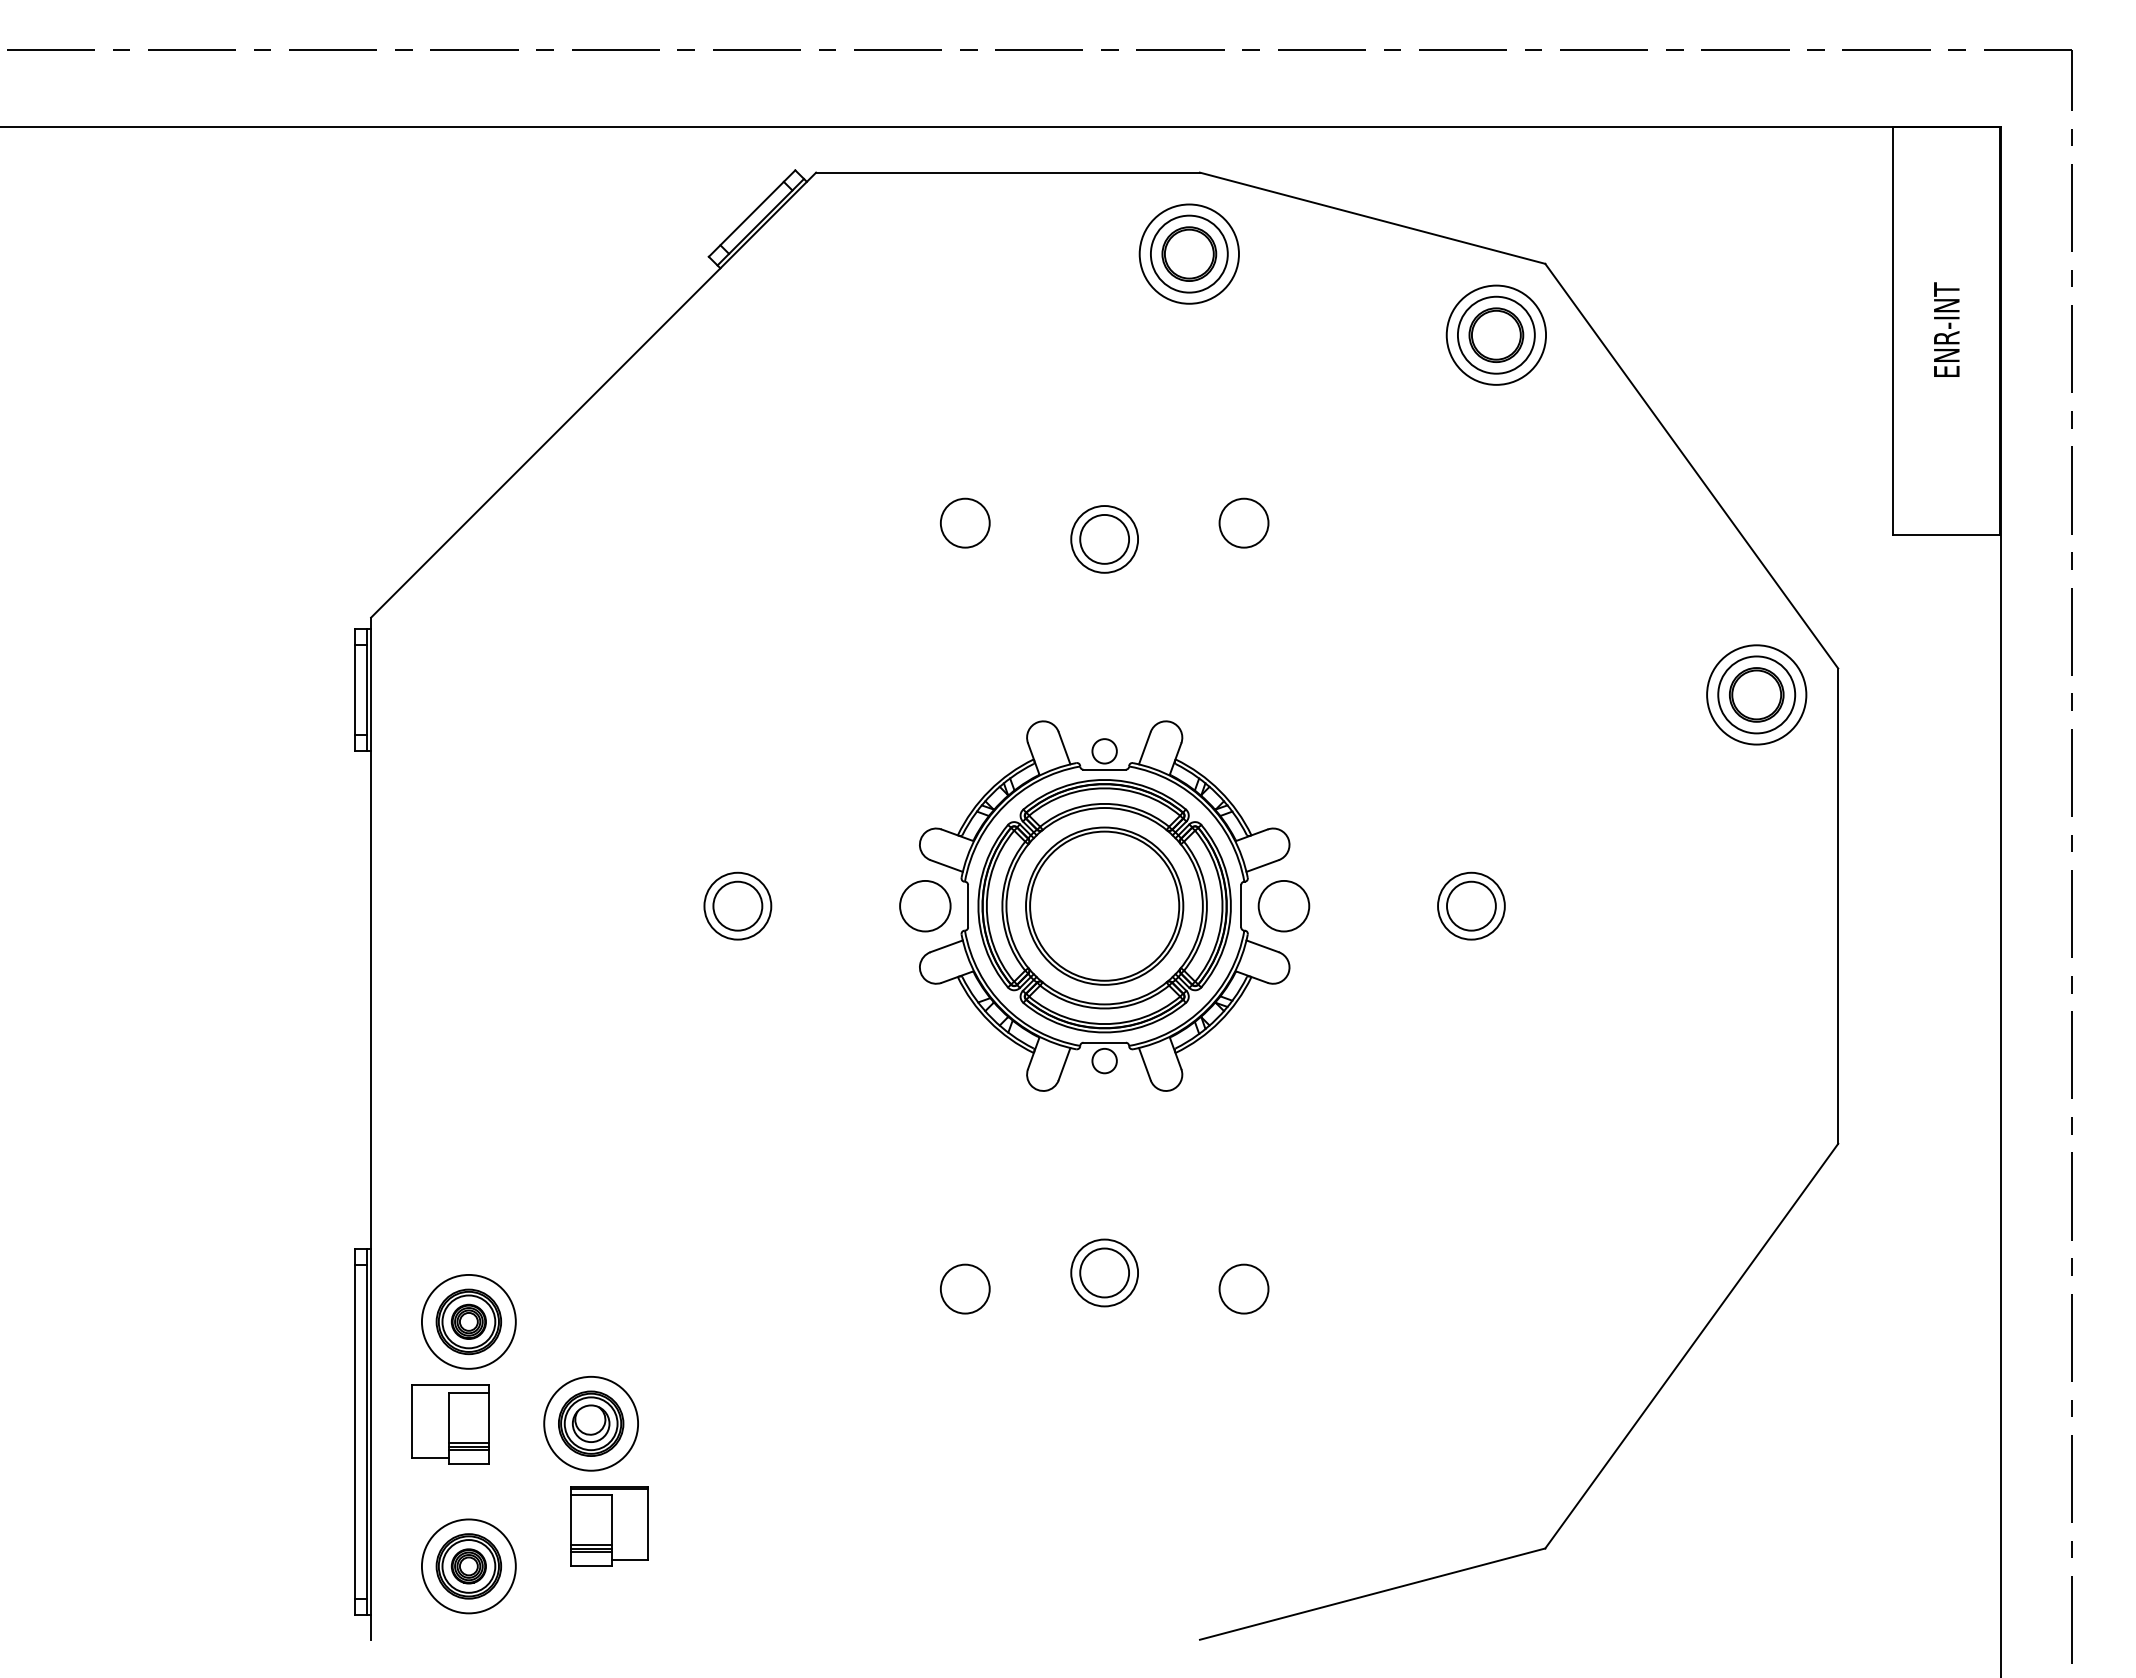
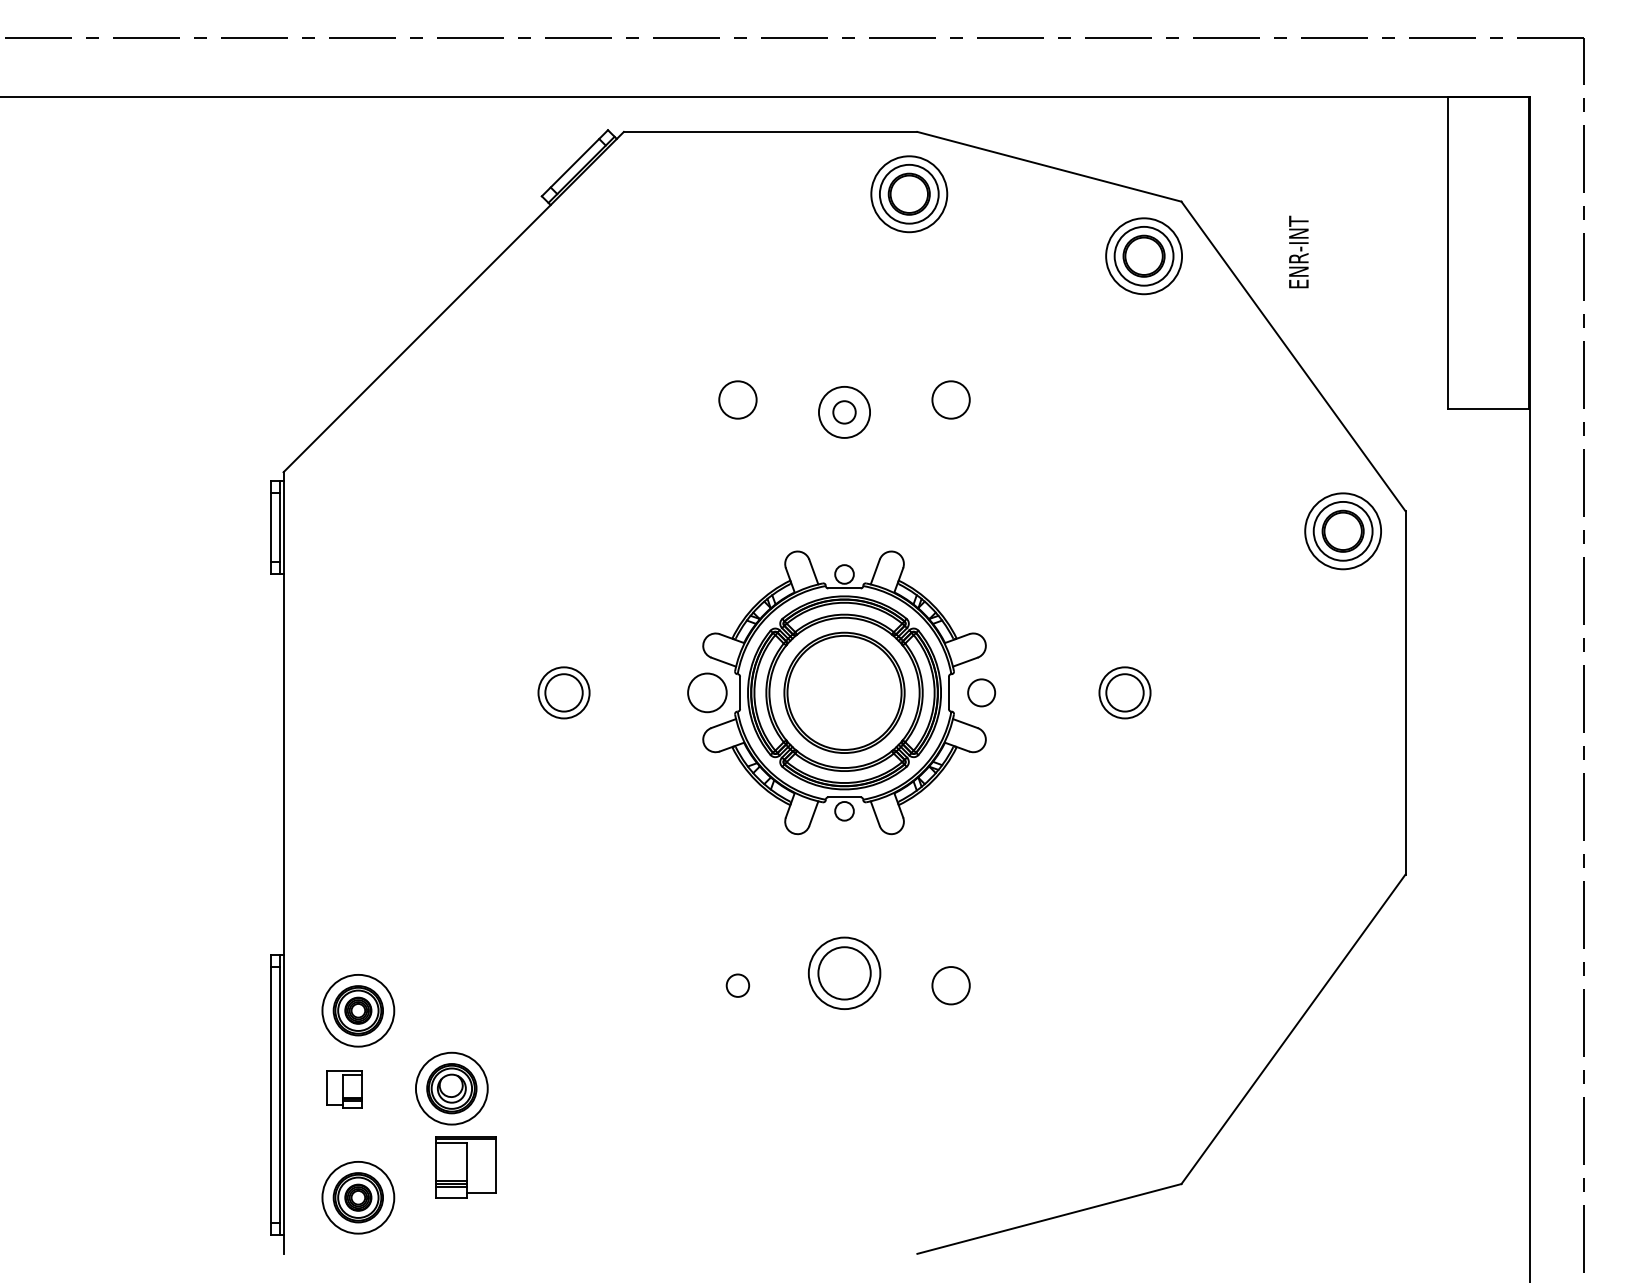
text: (1946, 329) -> (1298, 251), moved
circle: (1104, 538) -> (844, 411), size x0.6
circle: (1283, 905) -> (981, 692), size x0.7
part: (1104, 1272) -> (844, 972), size x1.4
circle: (964, 1288) -> (737, 985), size x0.6
part: (450, 1424) -> (344, 1089), size x0.6

